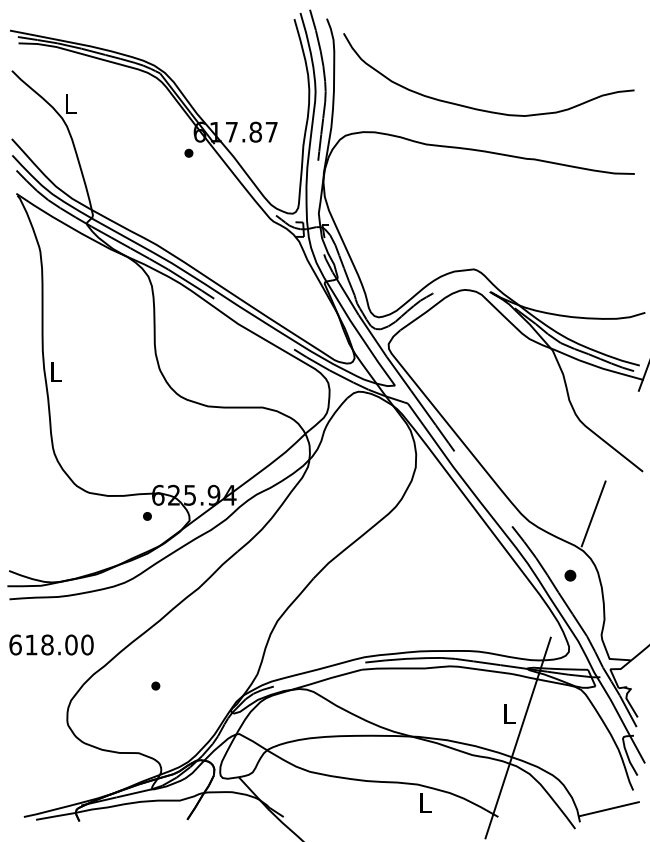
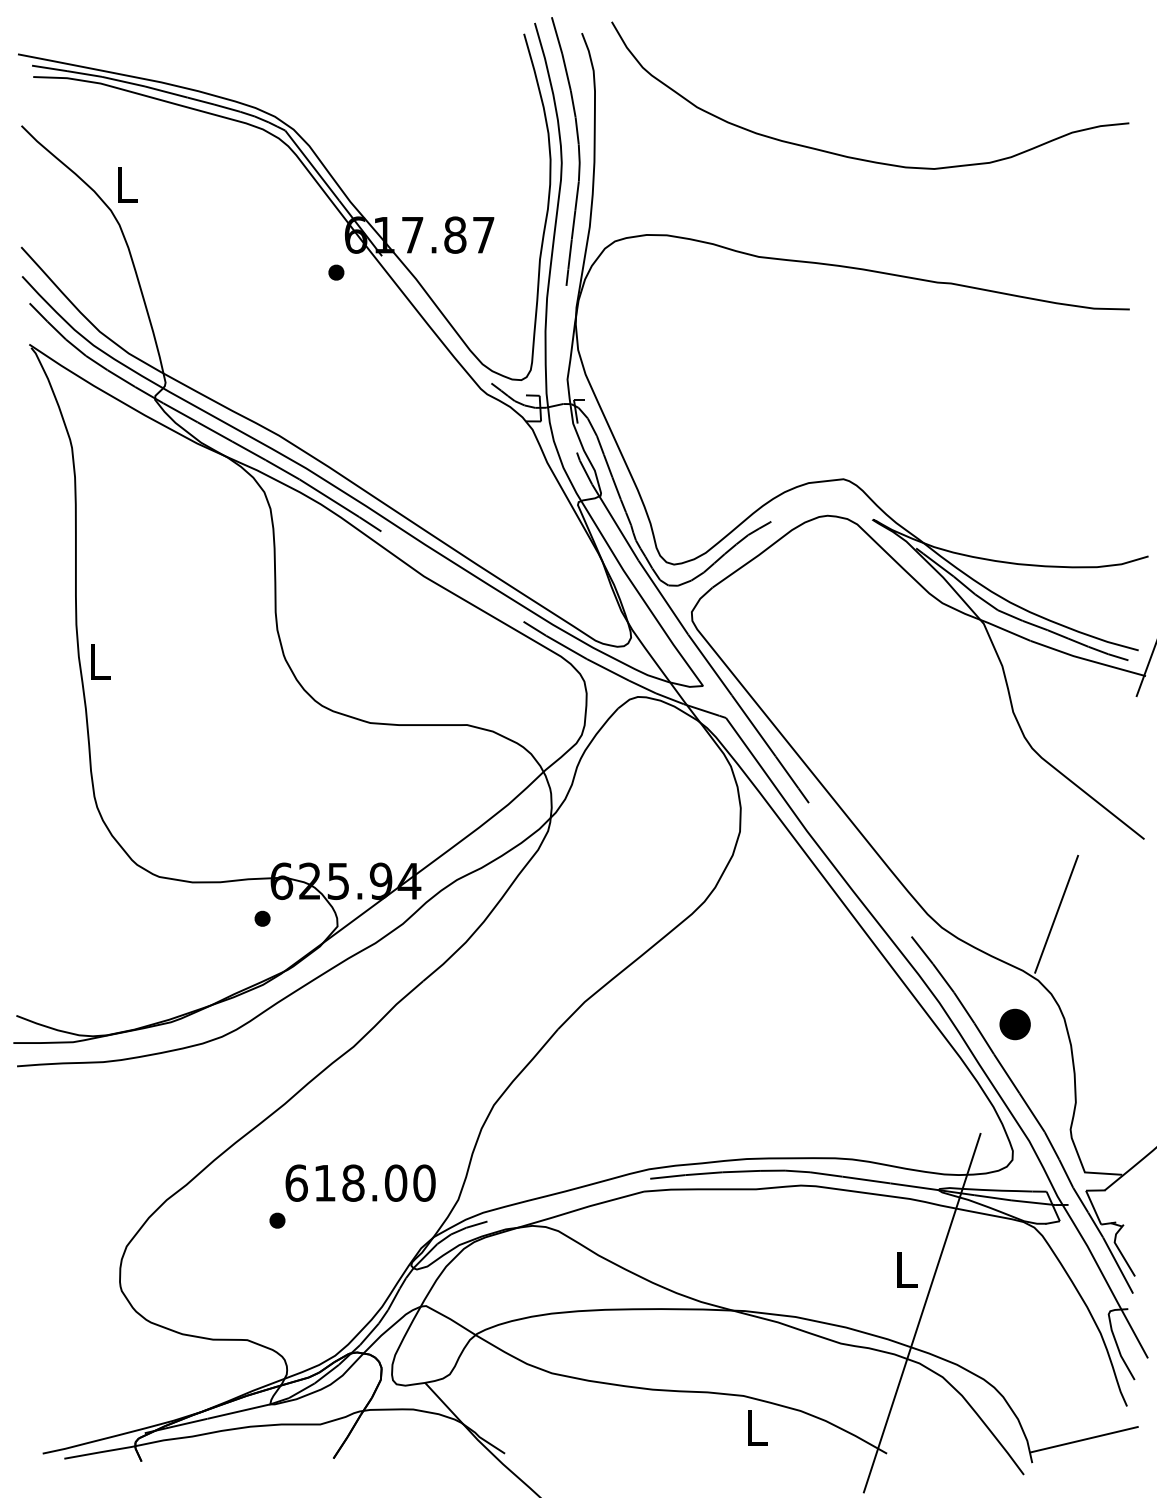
curve: (483, 109) -> (860, 157), moved
part: (570, 575) -> (1015, 1023), size x1.67
text: (51, 644) -> (360, 1182), moved

